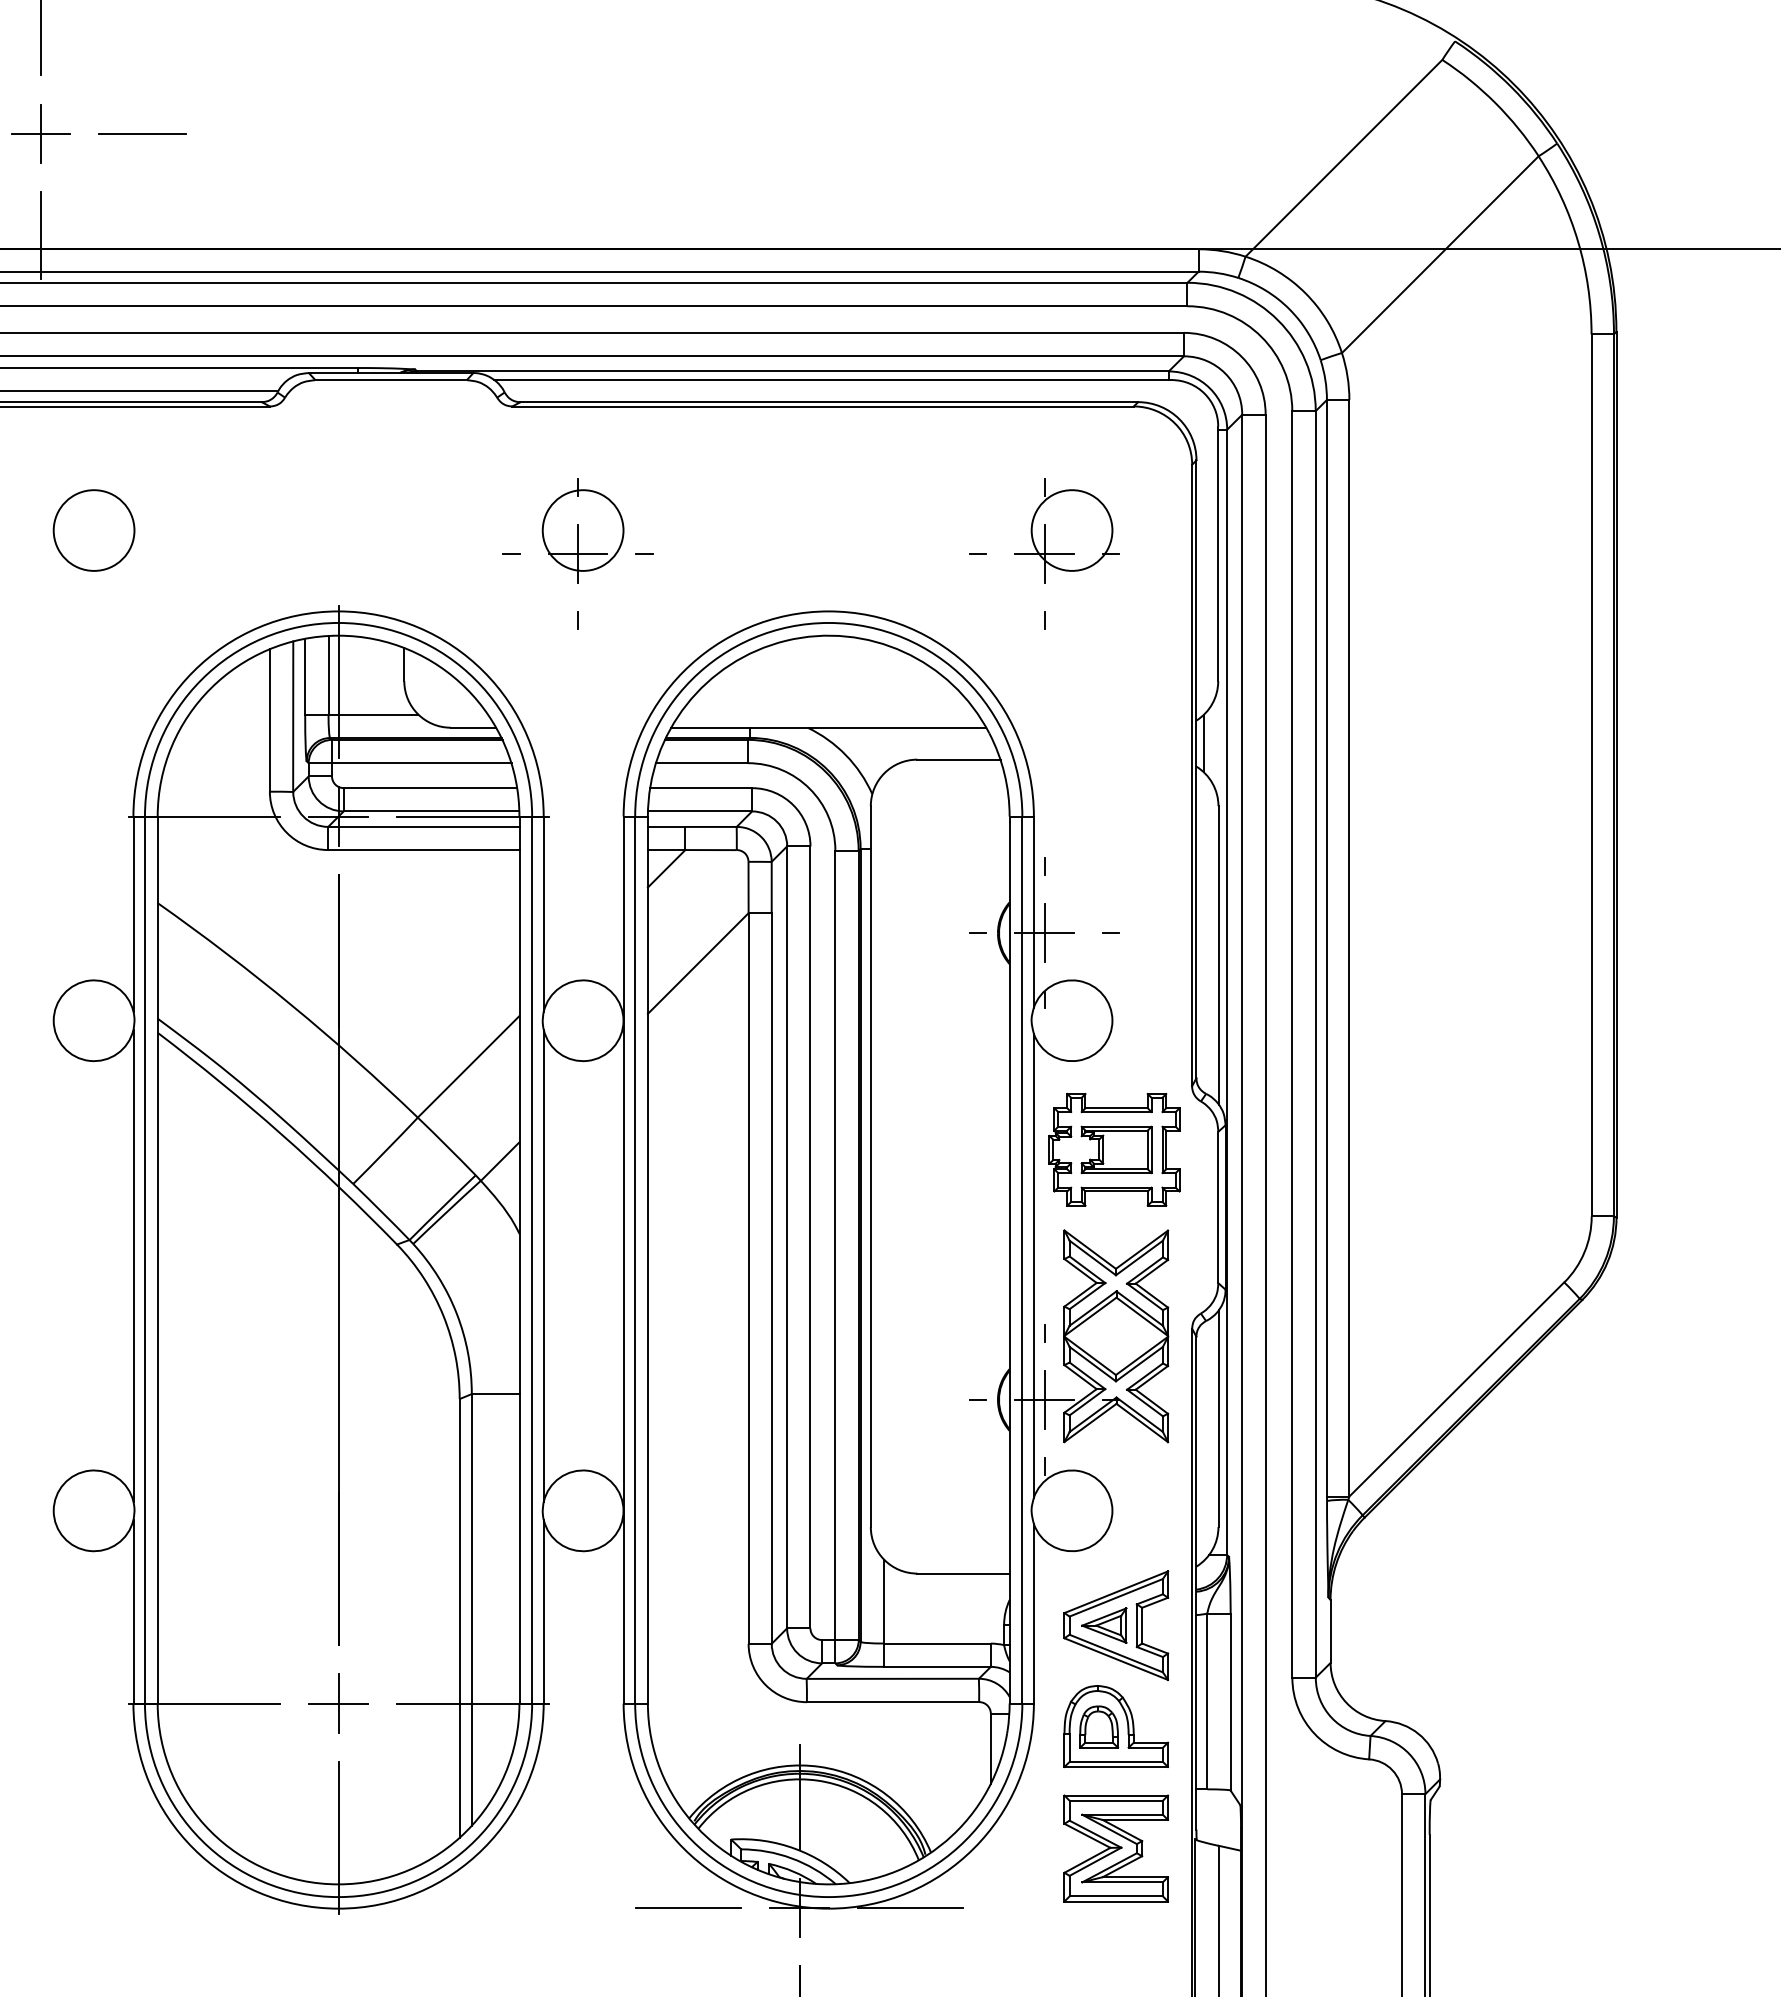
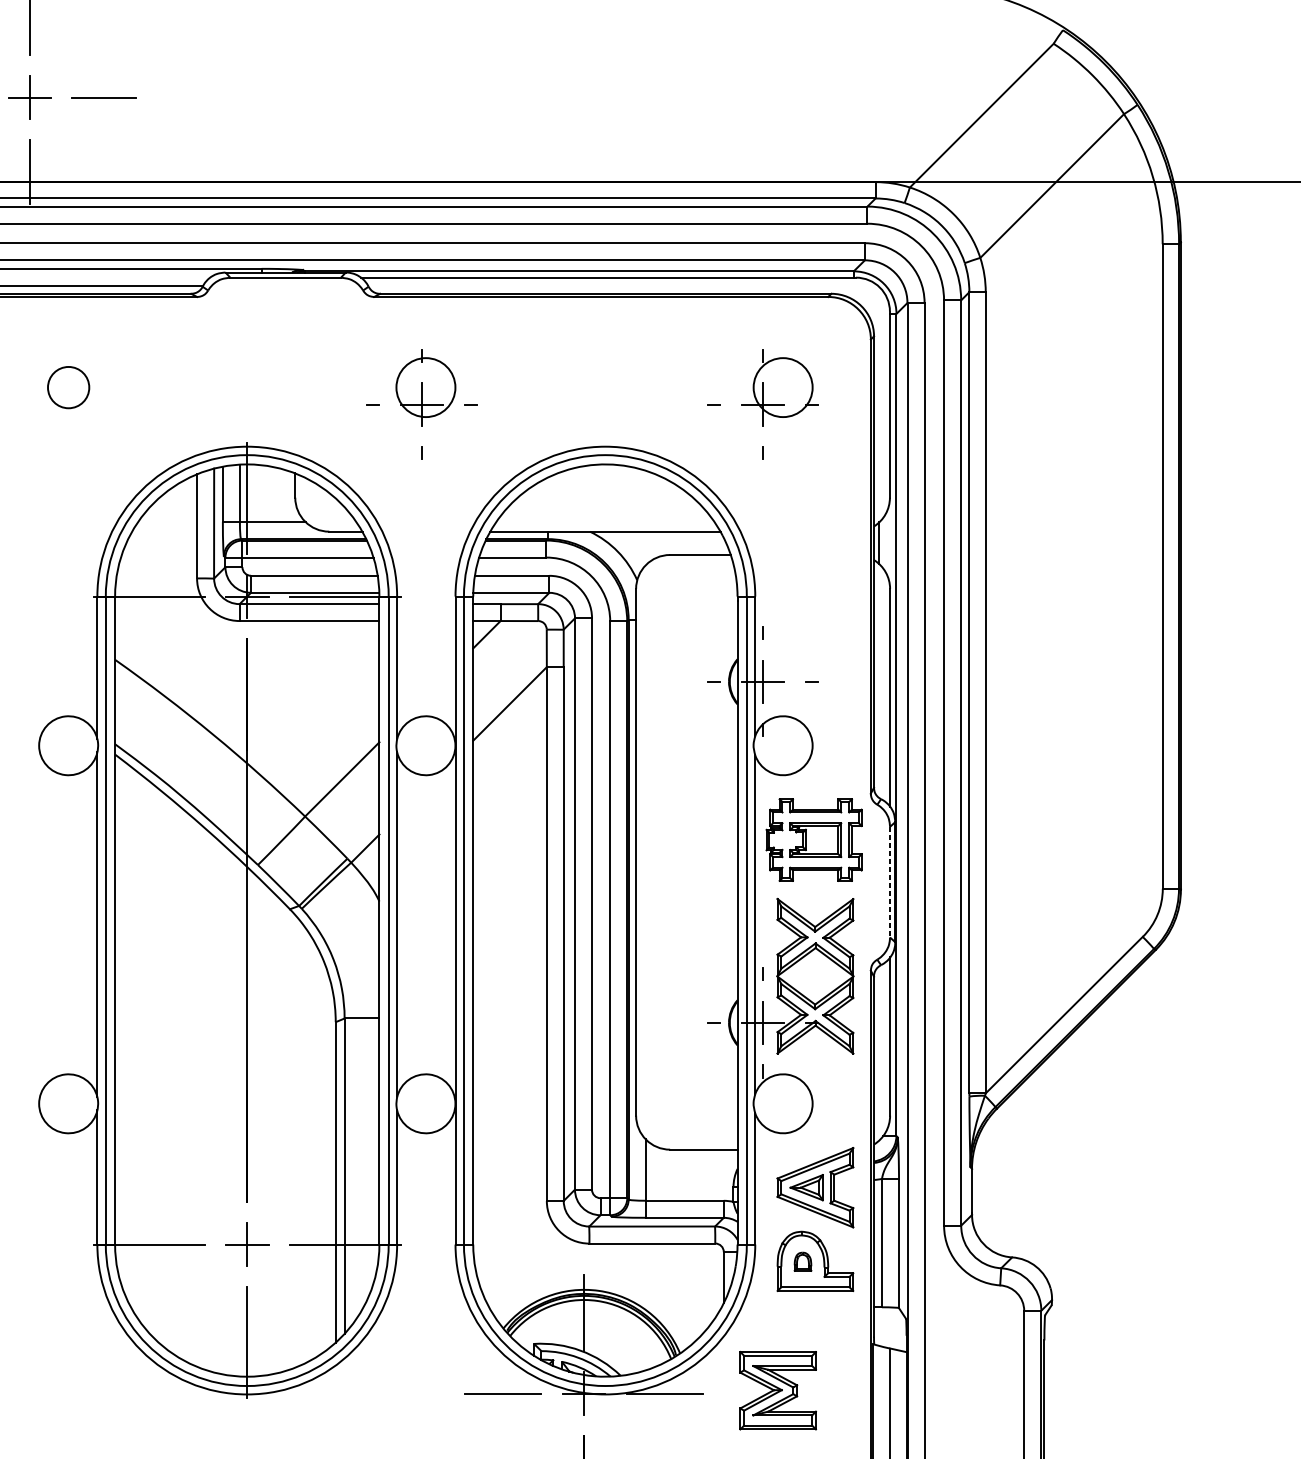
circle: (93, 530) -> (68, 387), size x0.7
line: (1218, 1207) -> (890, 882), solid -> dashed
part: (1099, 1726) -> (803, 1261), size x0.6
part: (1116, 1848) -> (778, 1390), moved

